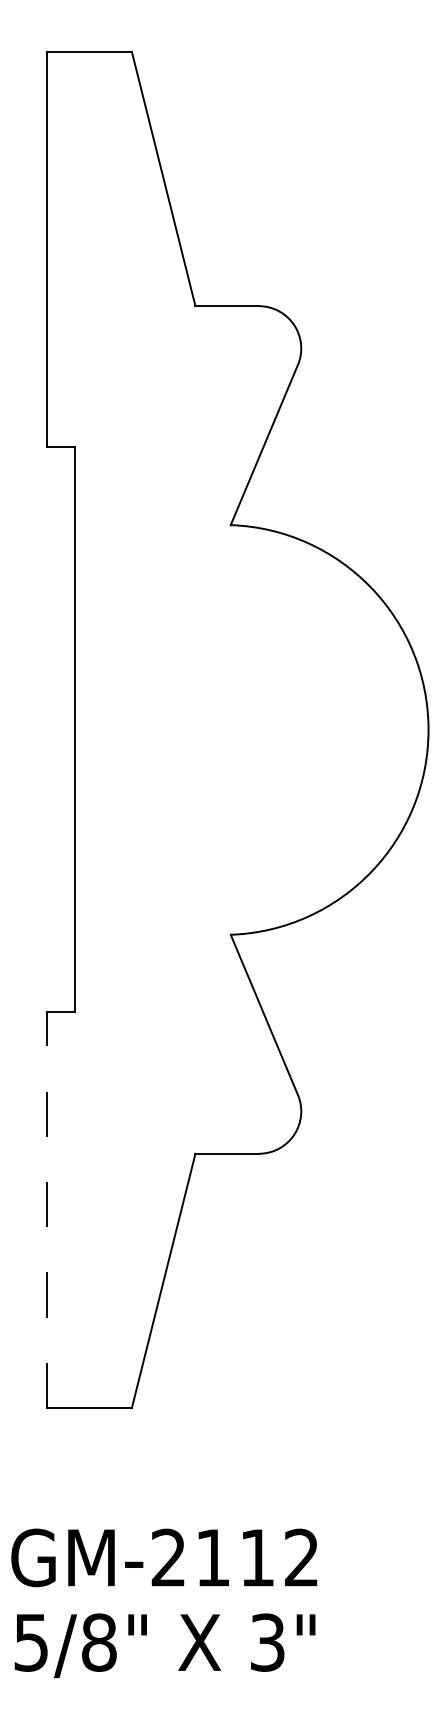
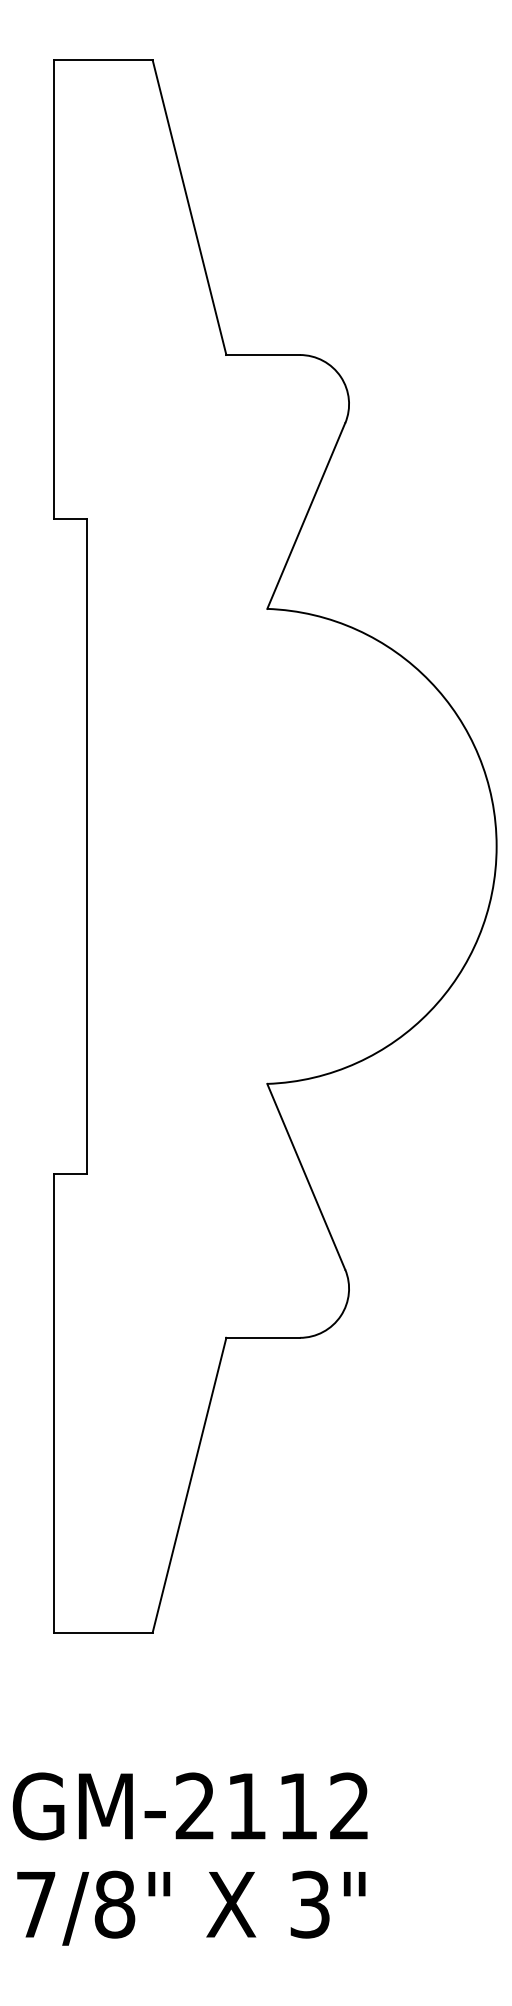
line: (47, 1210) -> (54, 1403), dashed -> solid
text: (30, 1642) -> (35, 1904), 5/8" -> 7/8"

